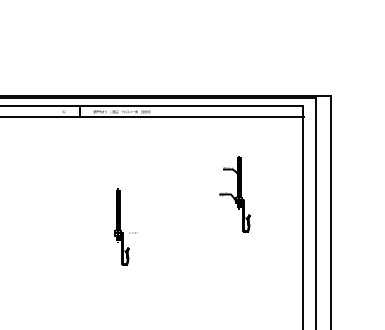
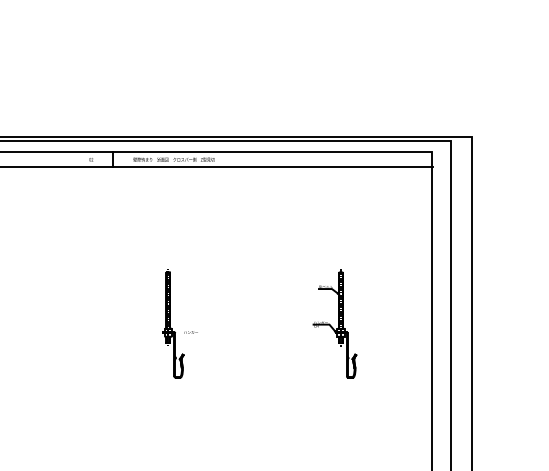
part: (234, 194) -> (334, 324), moved

